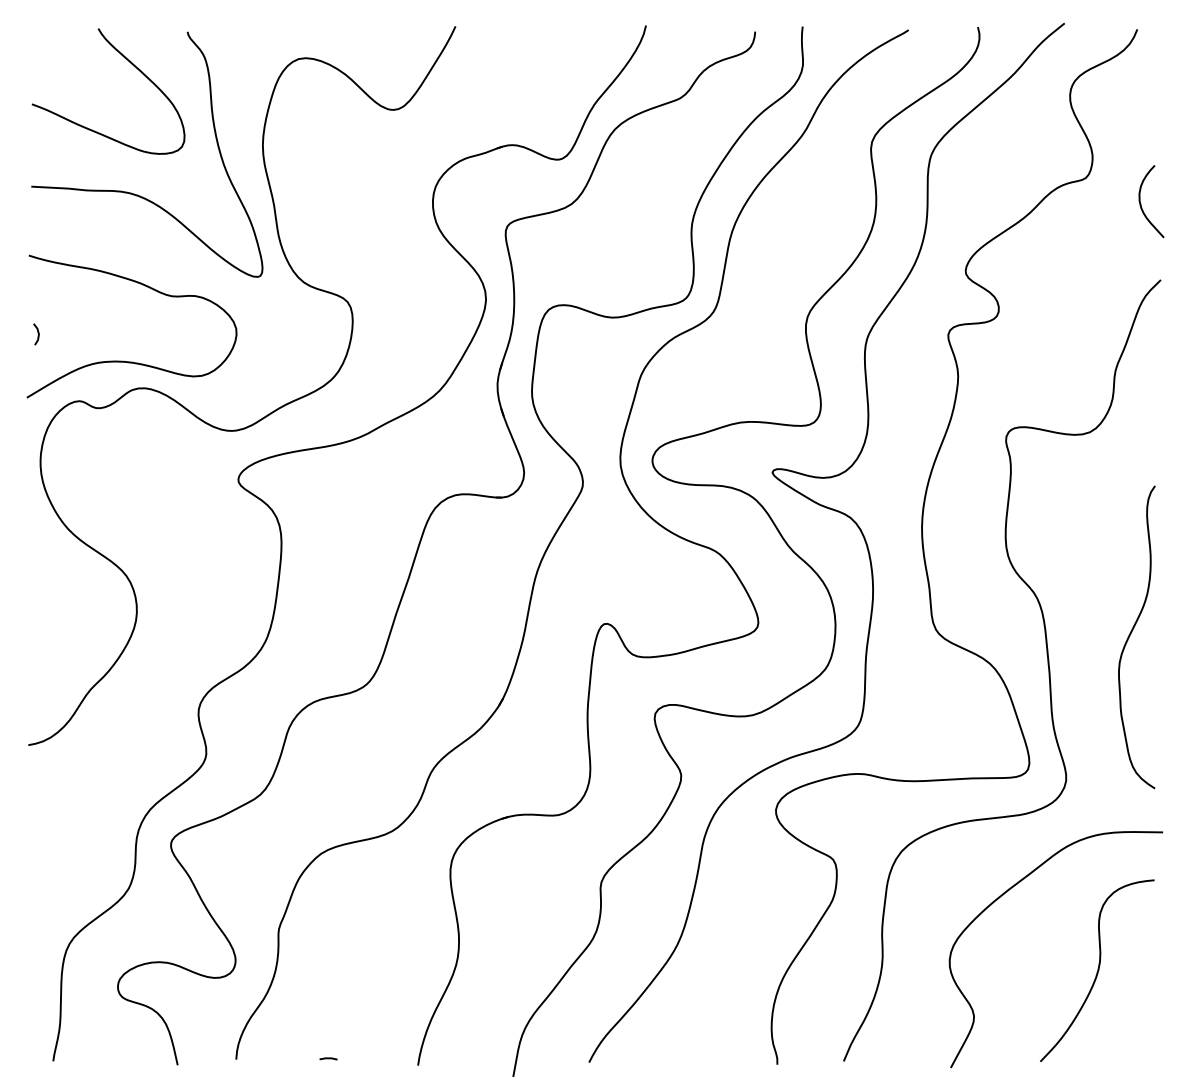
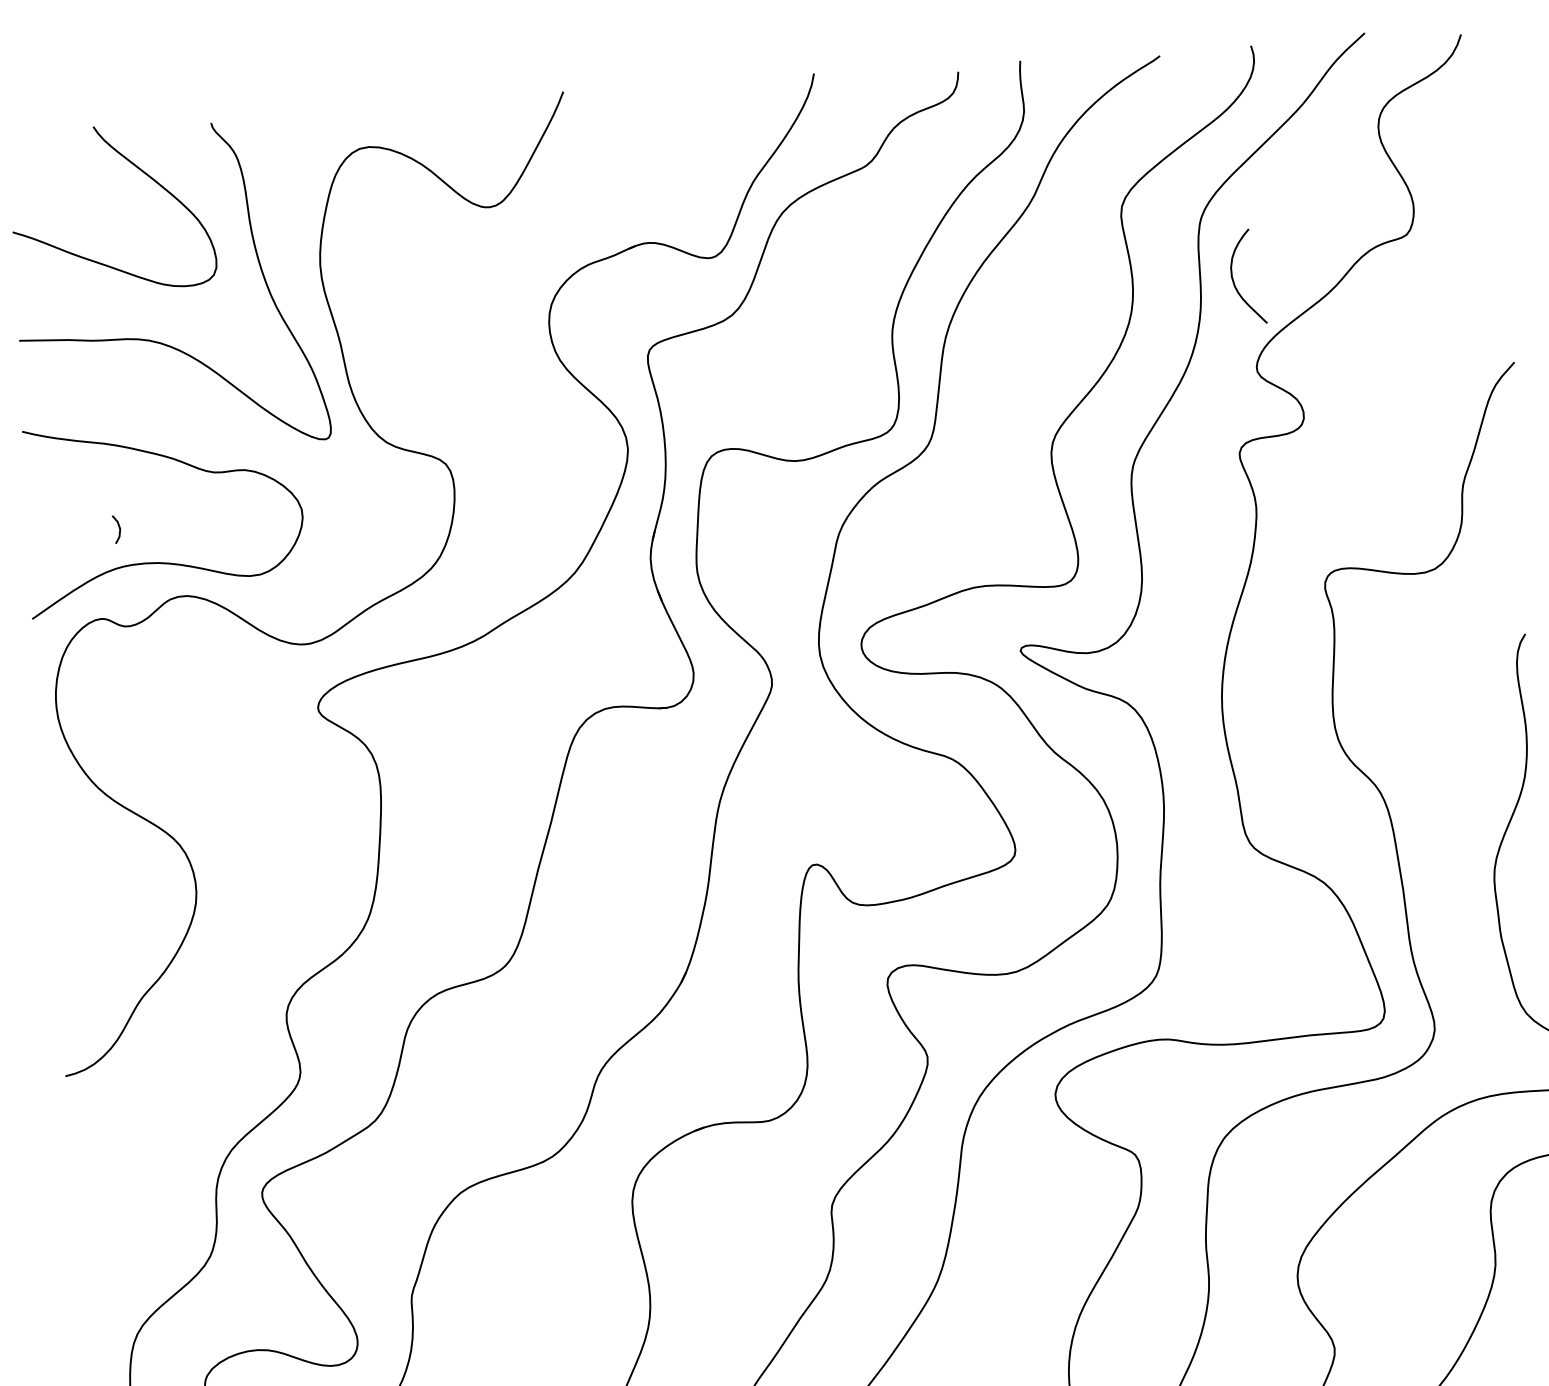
curve: (1141, 203) -> (1234, 280), moved
line: (37, 333) -> (118, 528), moved

